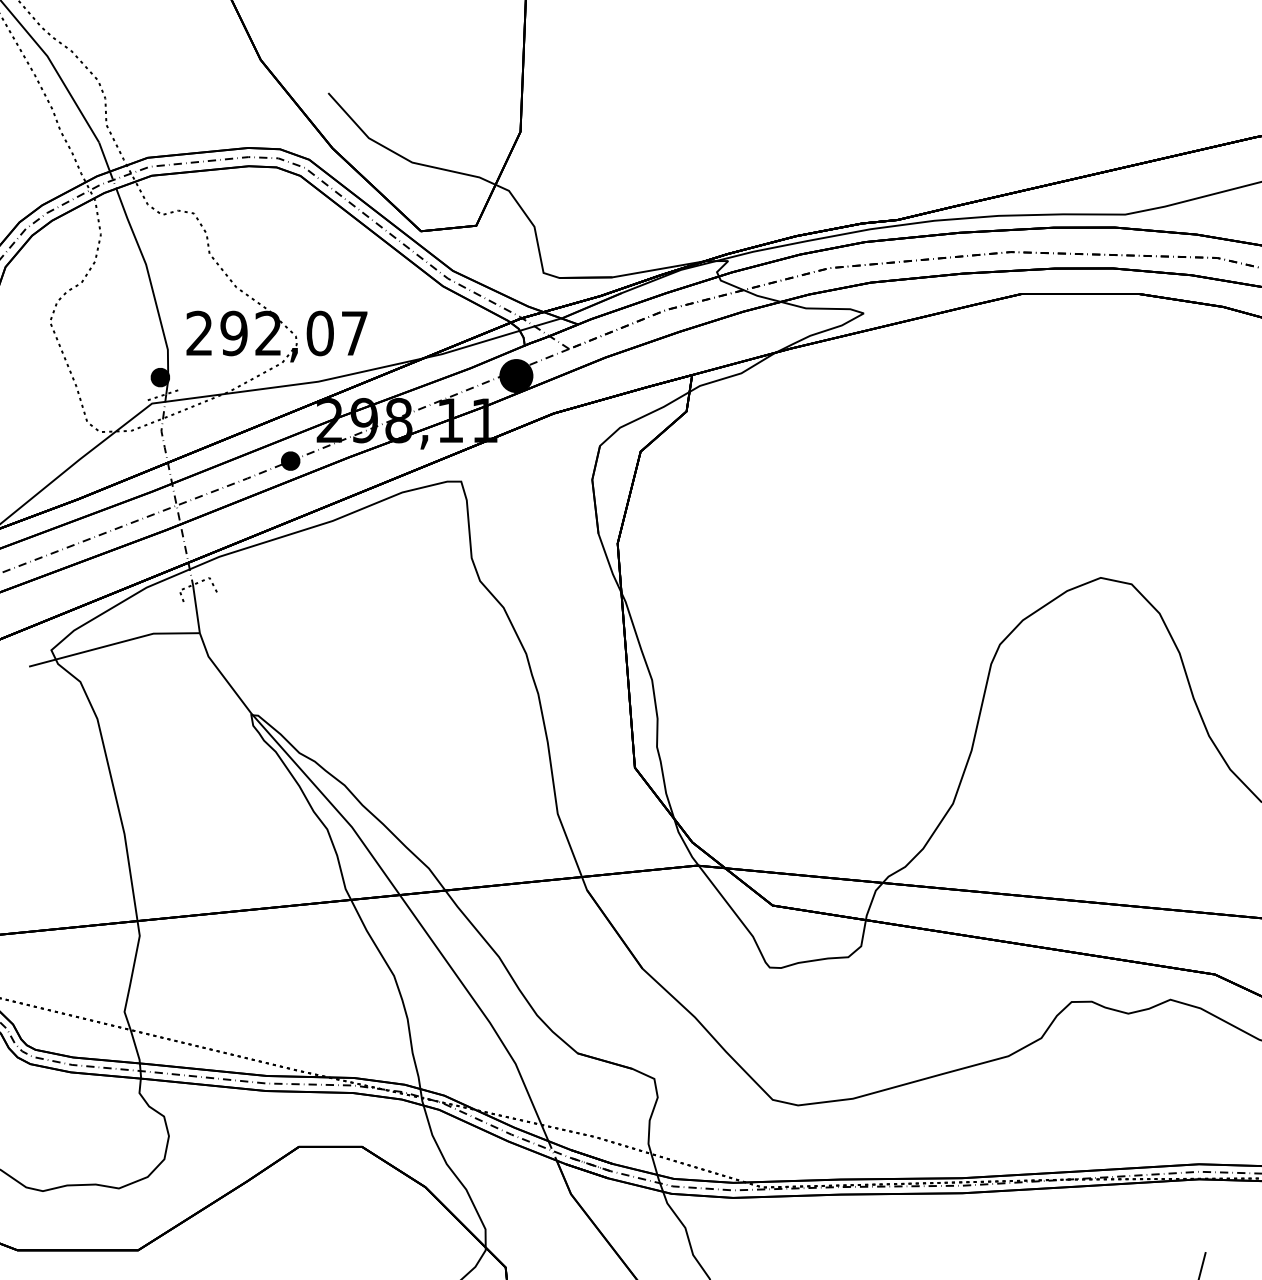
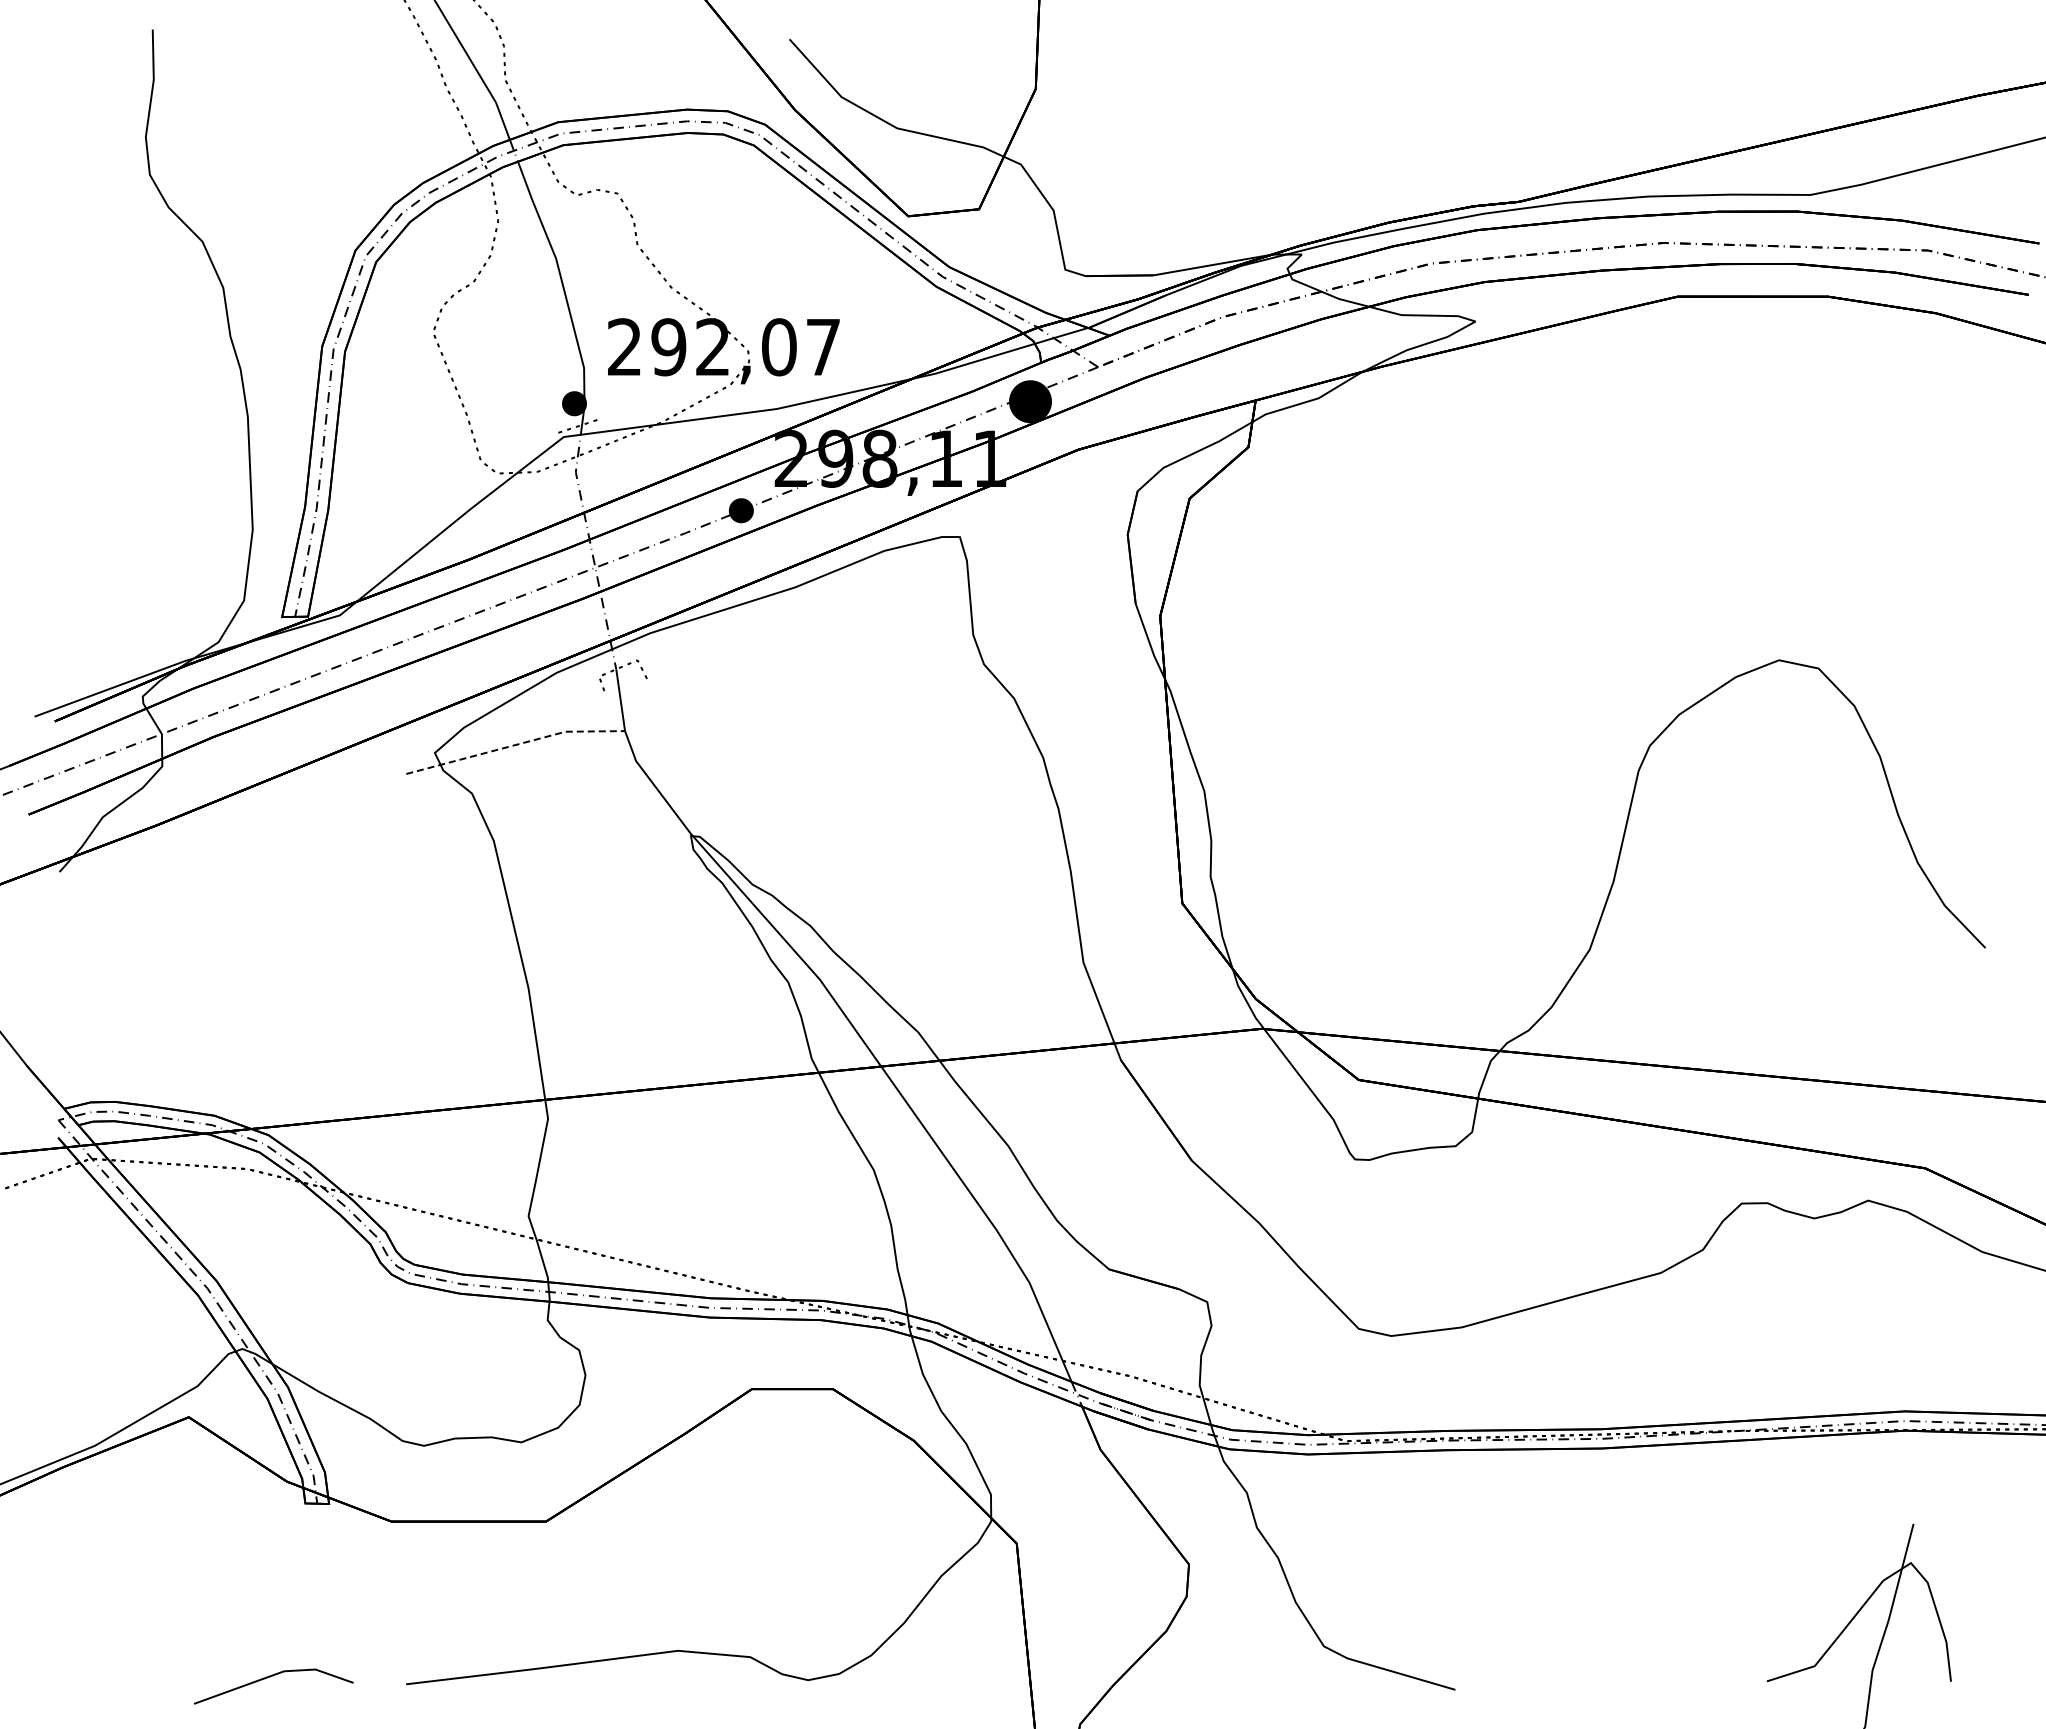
line: (114, 644) -> (515, 745), solid -> dashed

